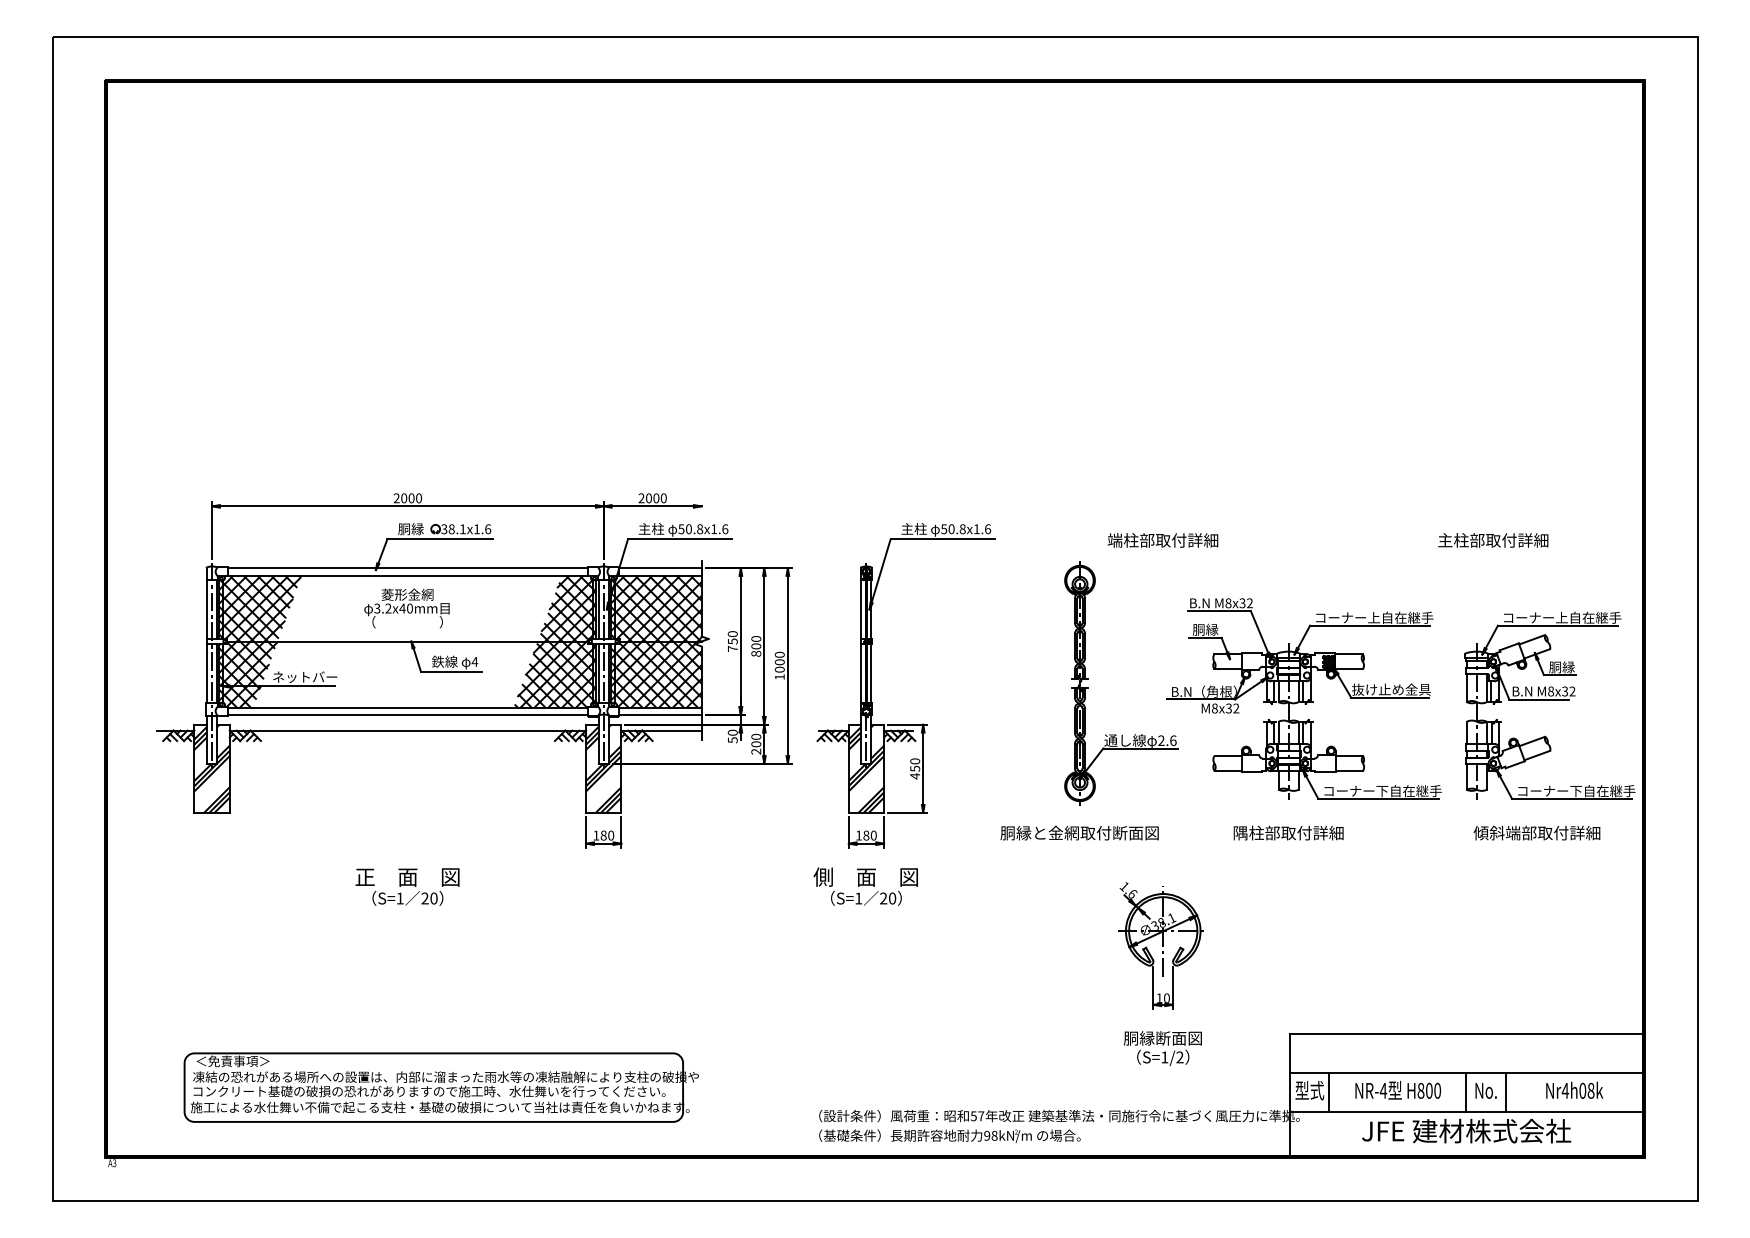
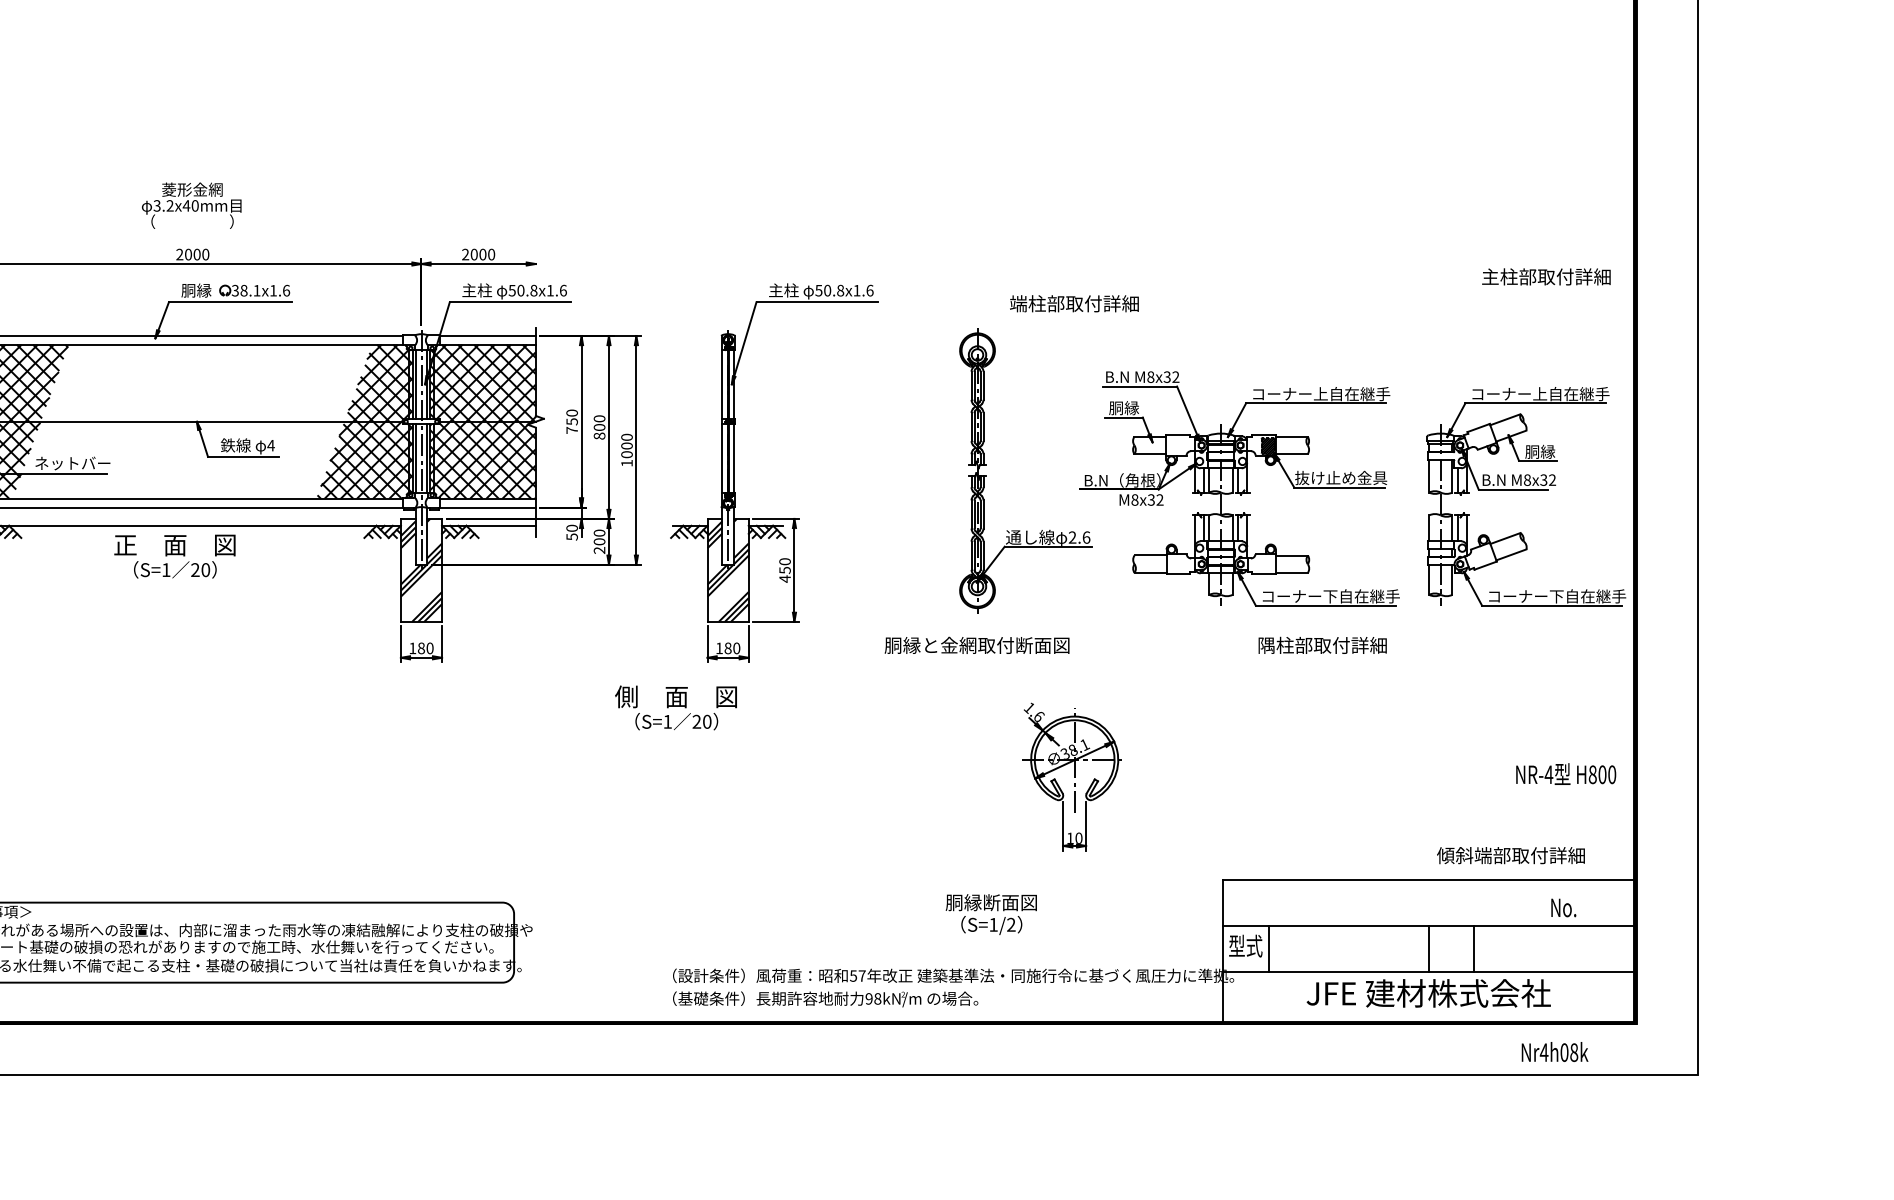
text: (1493, 540) -> (1546, 276), moved
text: (406, 608) -> (191, 205), moved
text: (1288, 832) -> (1322, 644), moved
text: (1536, 832) -> (1510, 854), moved
text: (407, 886) -> (174, 556), moved
text: (865, 886) -> (675, 707), moved
text: (1162, 1048) -> (990, 914), moved
text: (1574, 1089) -> (1554, 1051), moved
text: (1397, 1090) -> (1565, 774), moved
text: (1485, 1090) -> (1562, 907), moved

